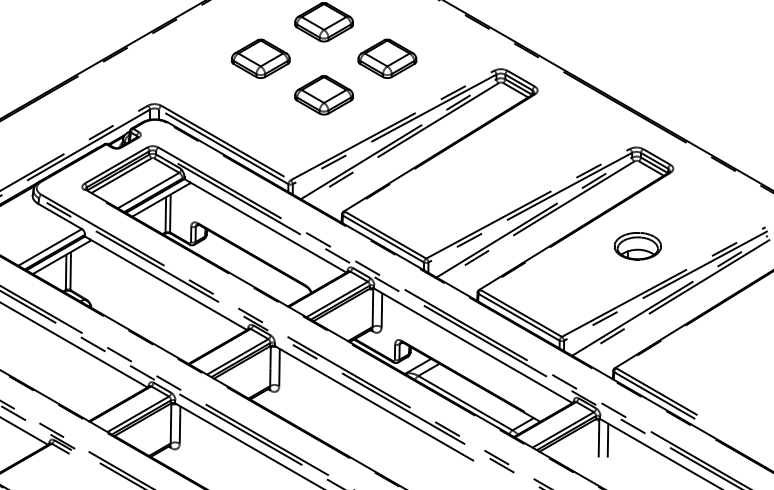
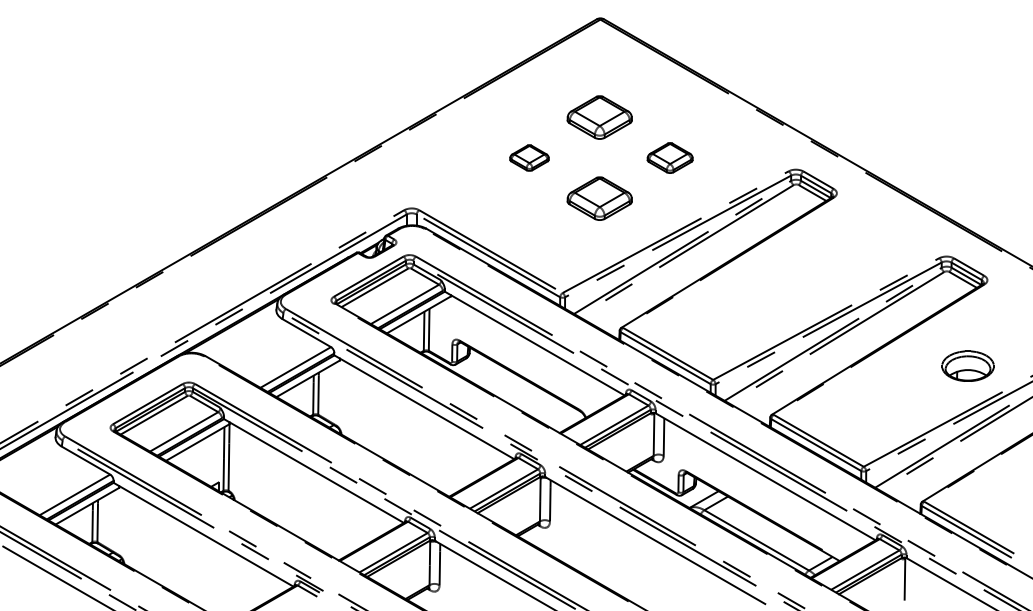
part: (260, 58) -> (529, 157), size x0.6
part: (387, 58) -> (670, 157), size x0.7
part: (637, 245) -> (967, 365), moved
line: (607, 440) -> (914, 581), removed

